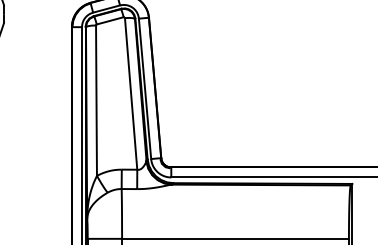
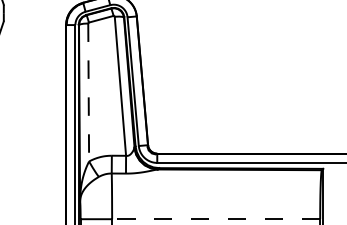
line: (96, 100) -> (88, 92), solid -> dashed
line: (234, 239) -> (215, 219), solid -> dashed

